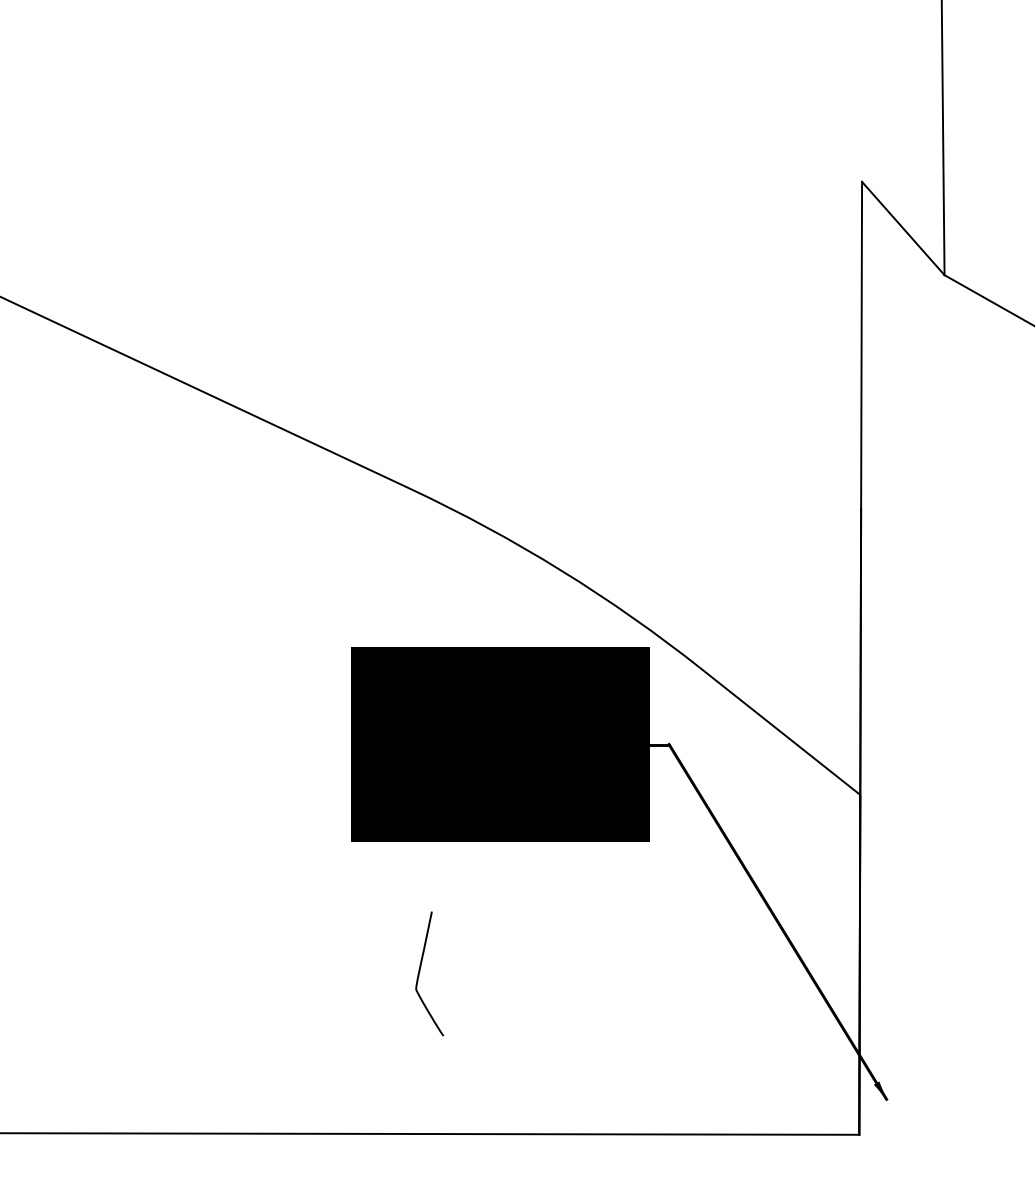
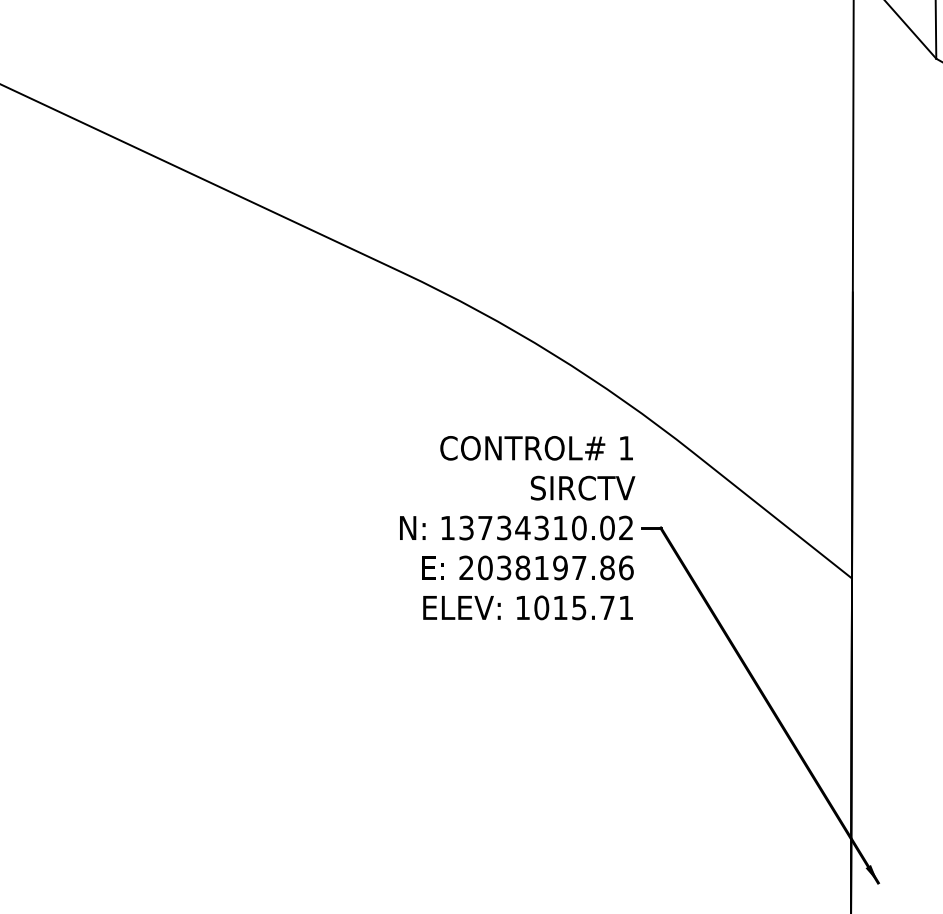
fill: (499, 744) -> (491, 528), removed
curve: (420, 971) -> (412, 755), removed

